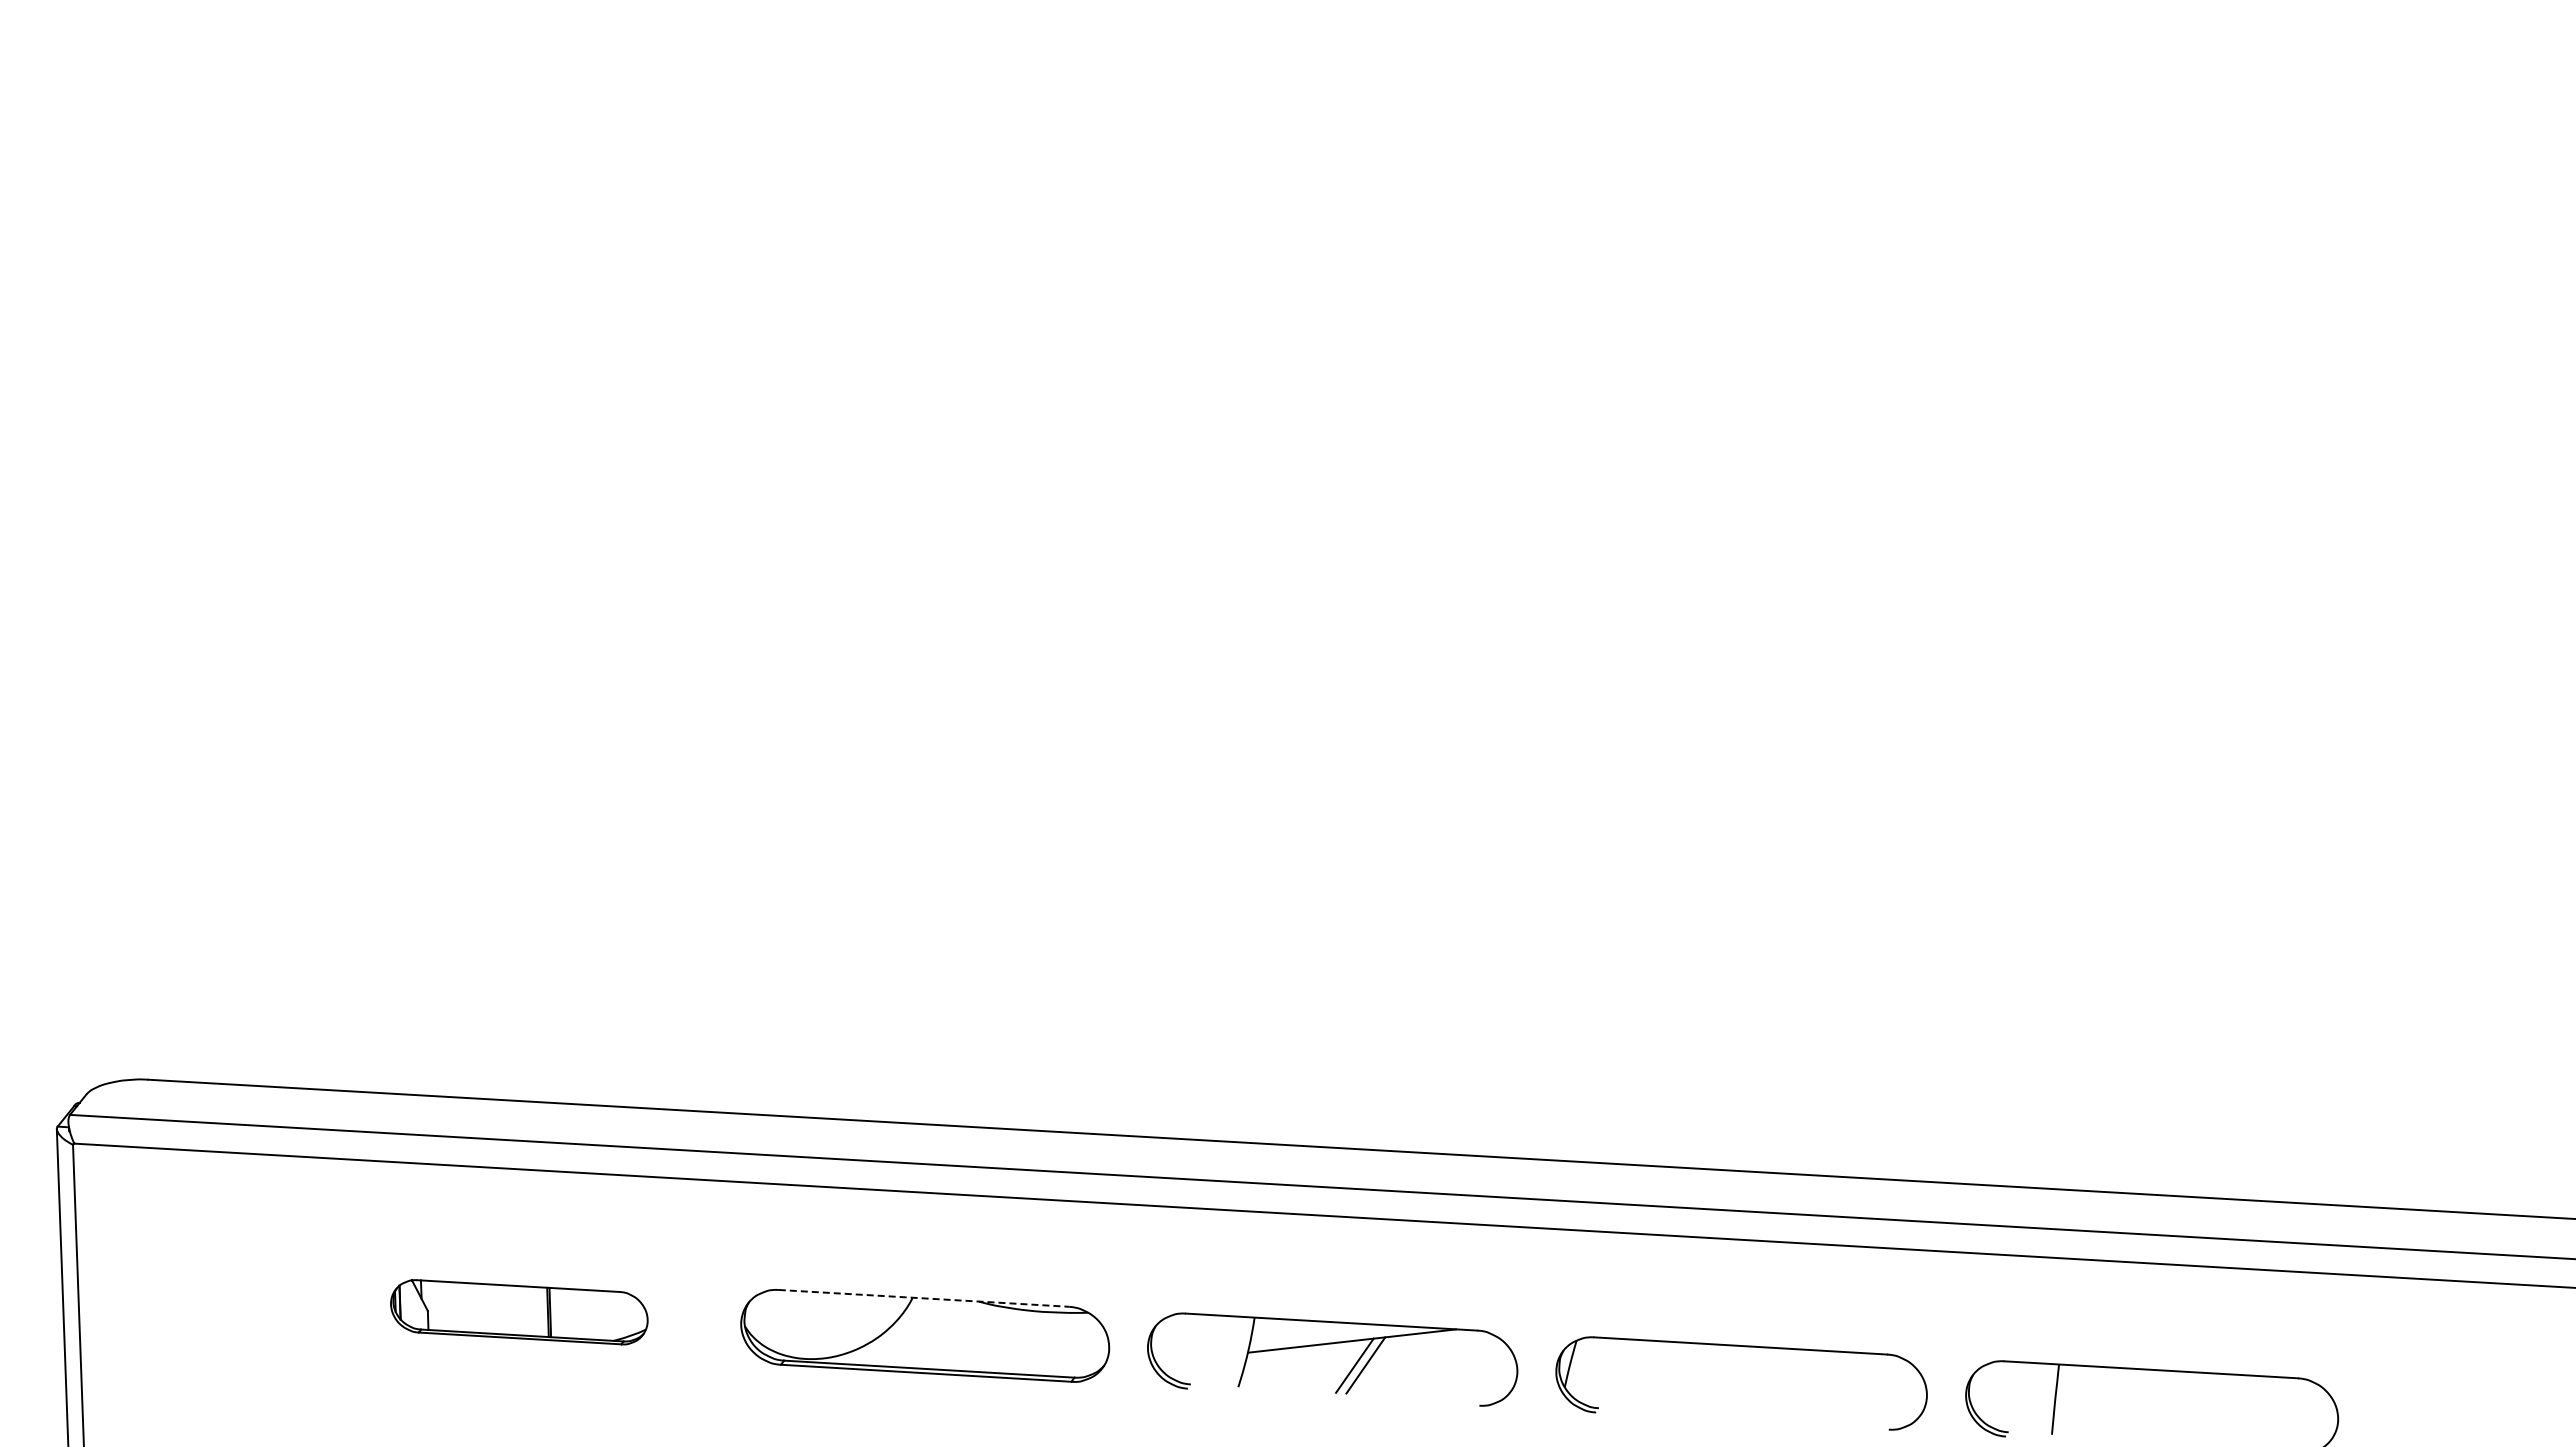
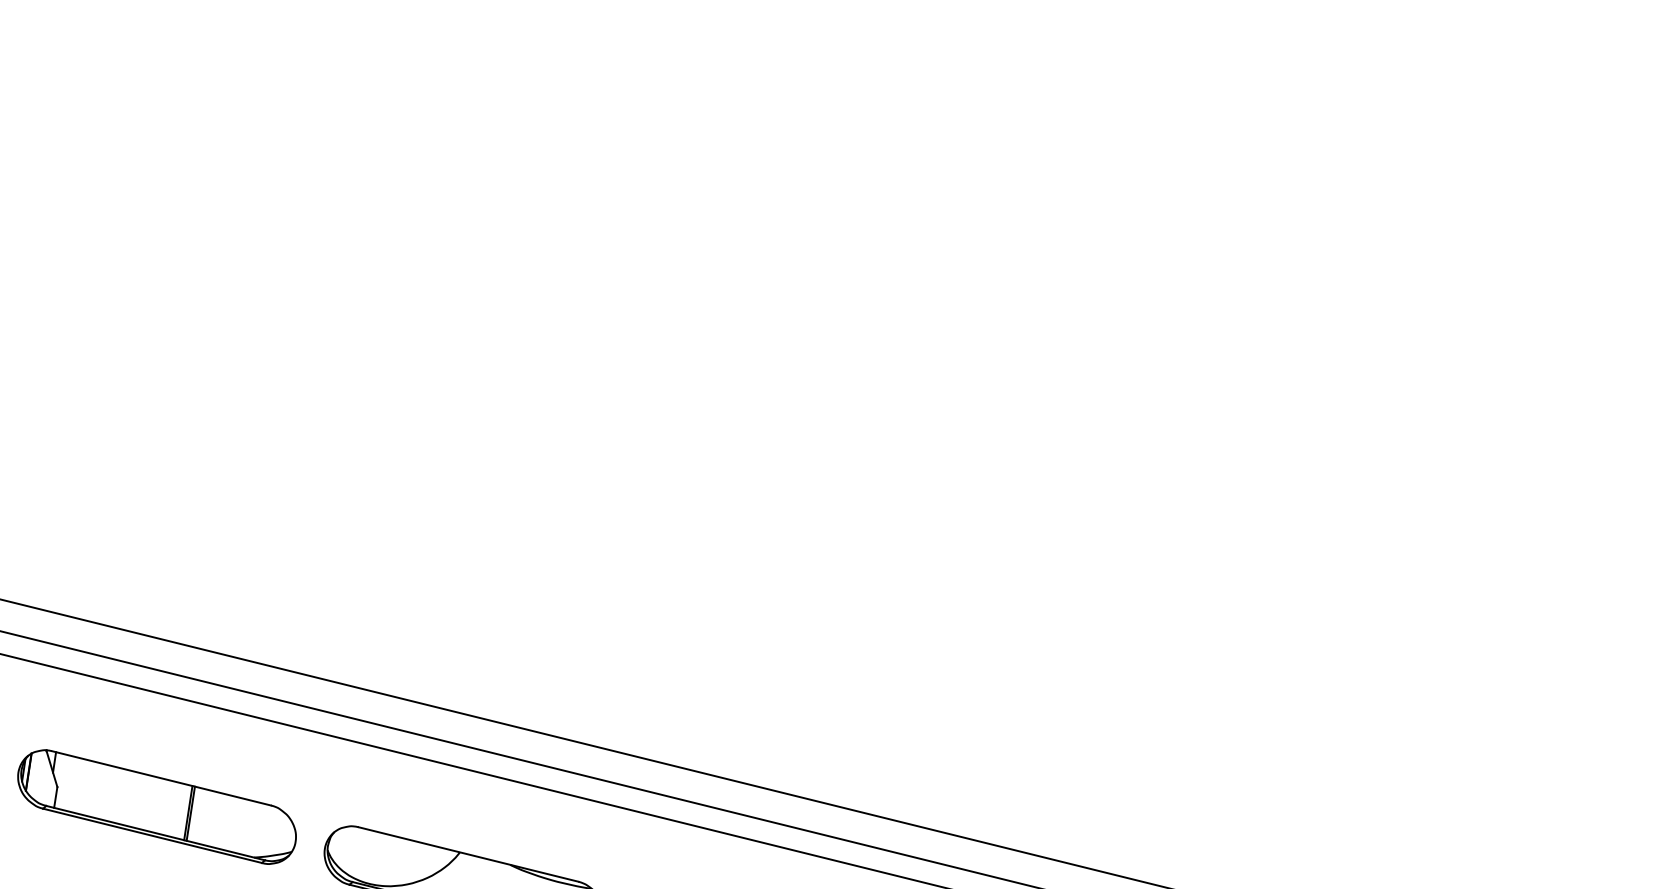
line: (924, 1298) -> (468, 854), dashed -> solid
part: (519, 1312) -> (157, 807), size x1.43

